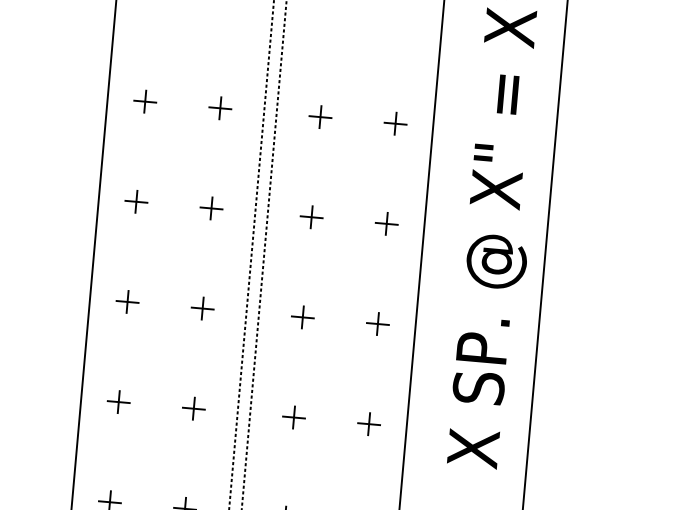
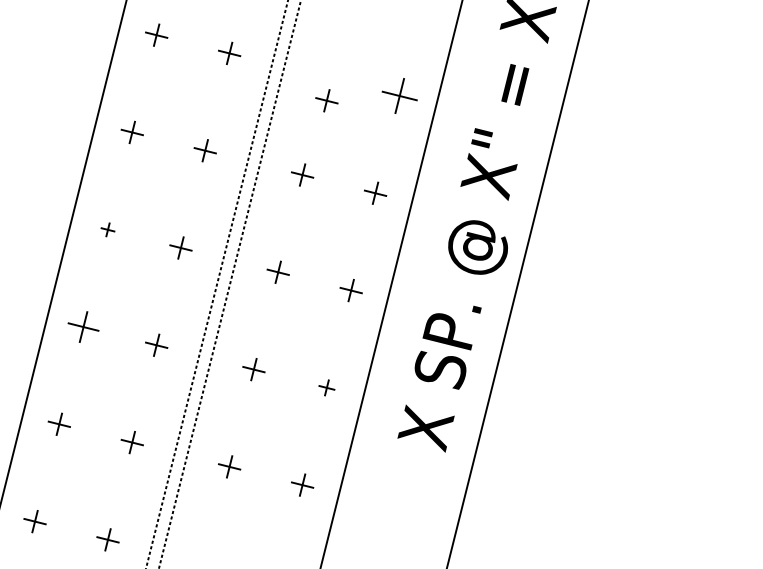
part: (320, 116) -> (326, 100), moved
part: (395, 123) -> (399, 95), size x1.6
part: (127, 301) -> (107, 229), size x0.6
part: (118, 401) -> (83, 326), size x1.4
part: (368, 423) -> (326, 387), size x0.7

